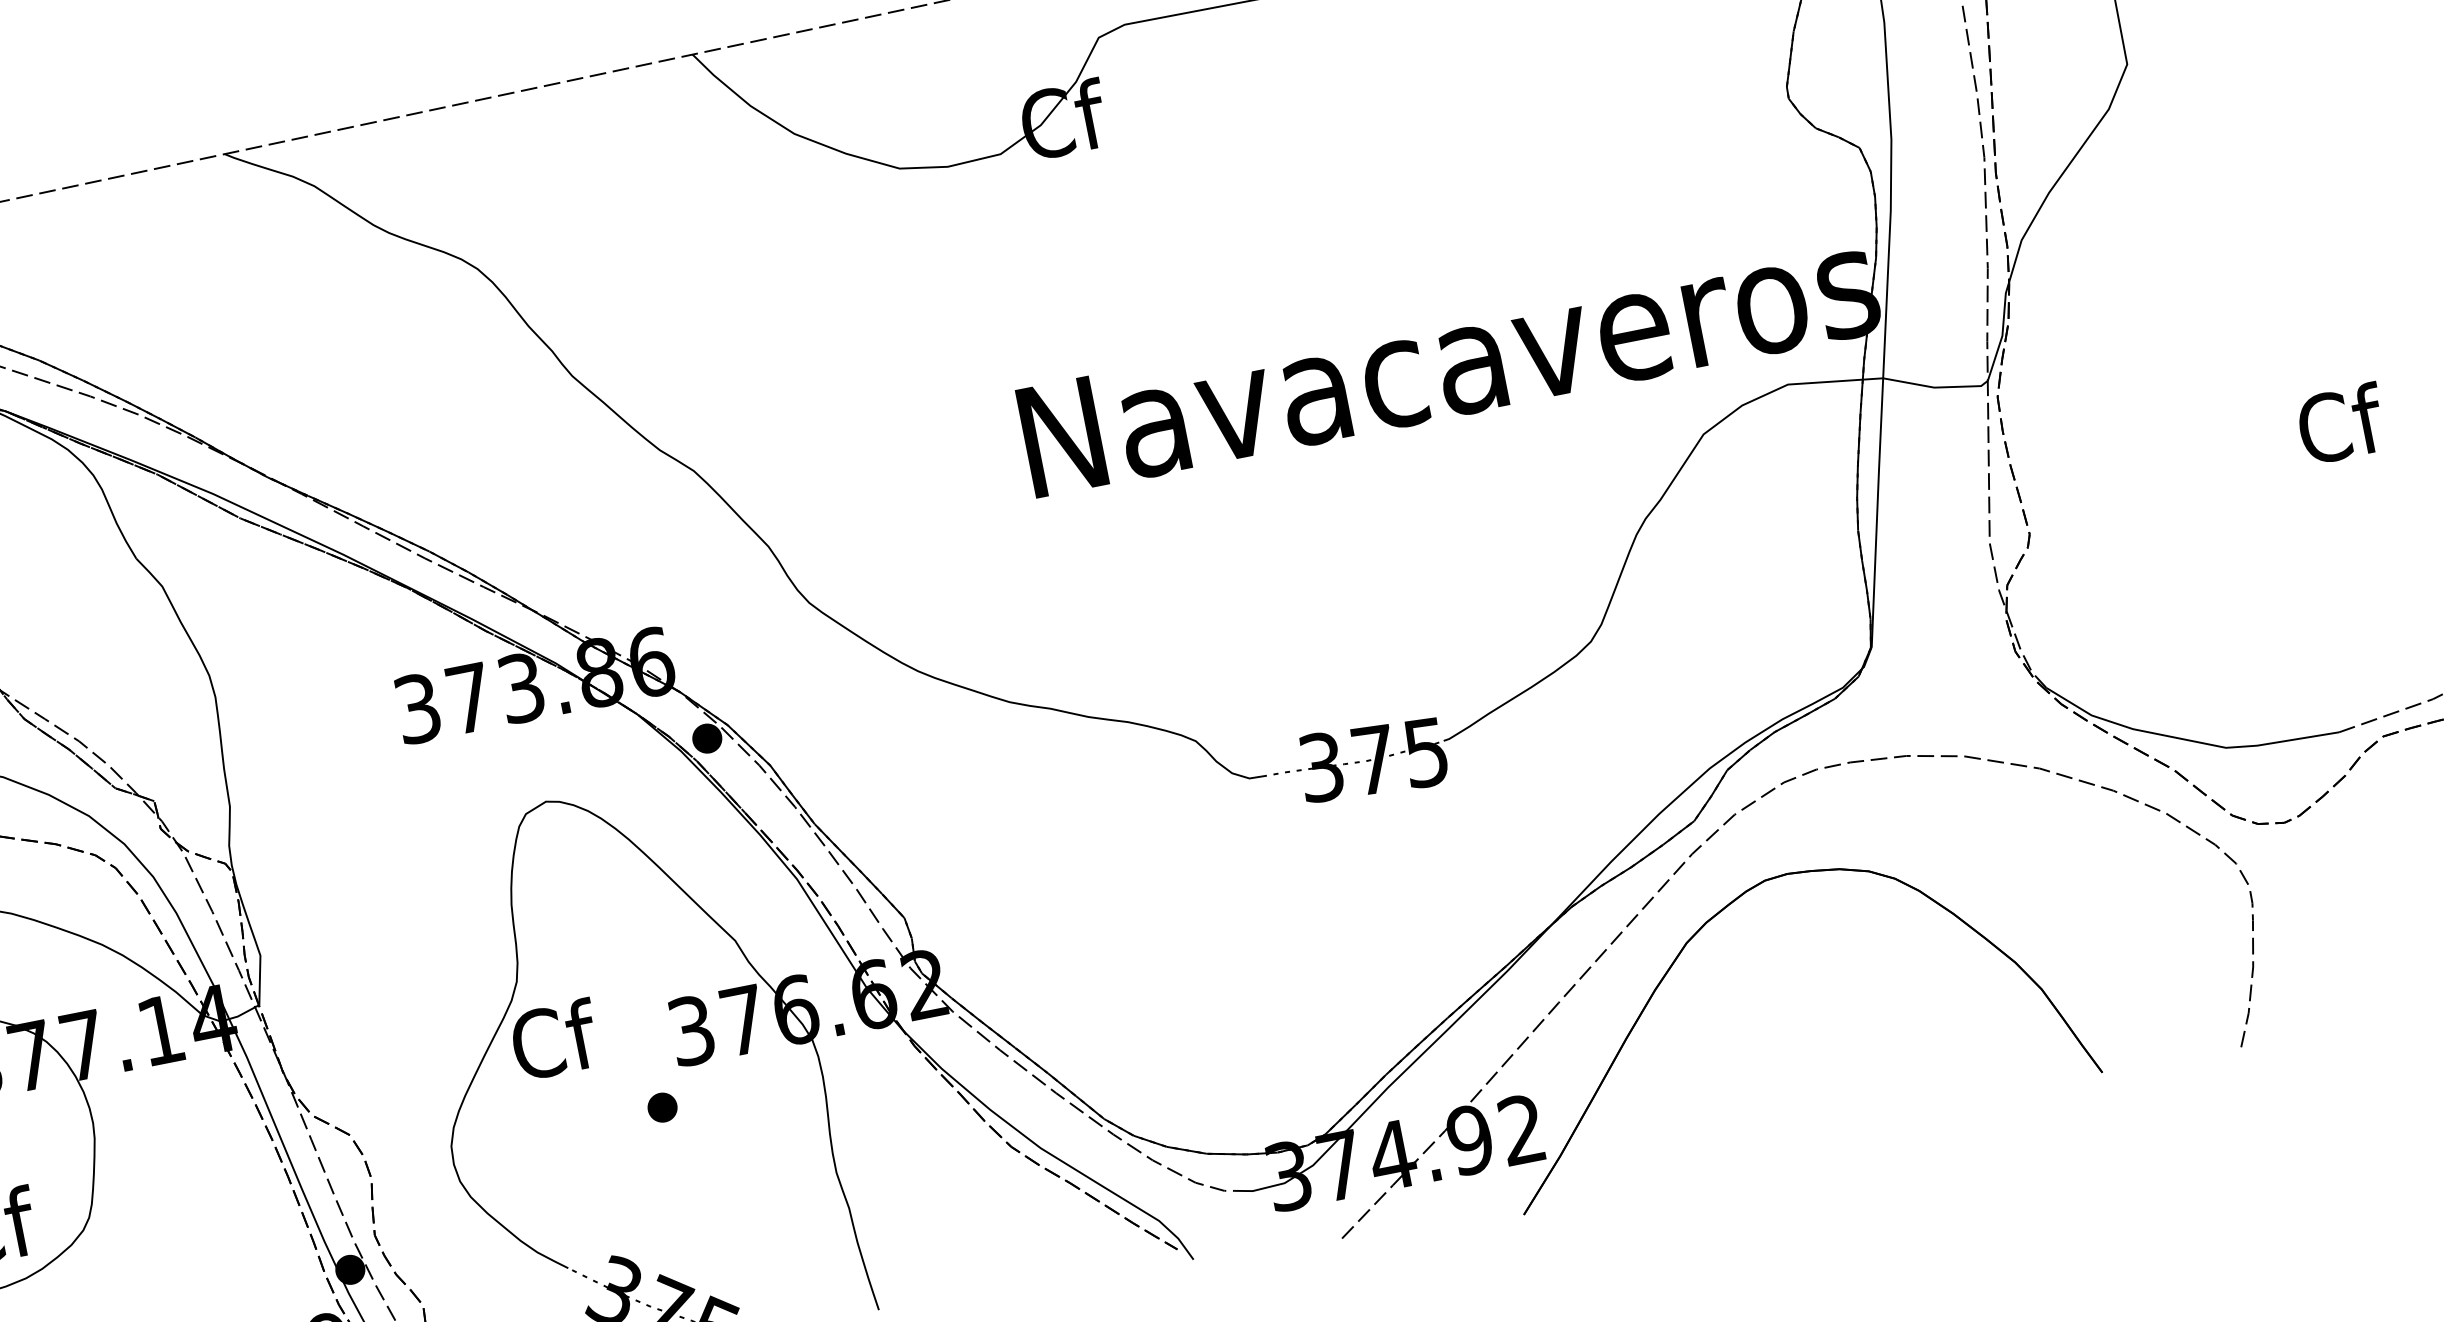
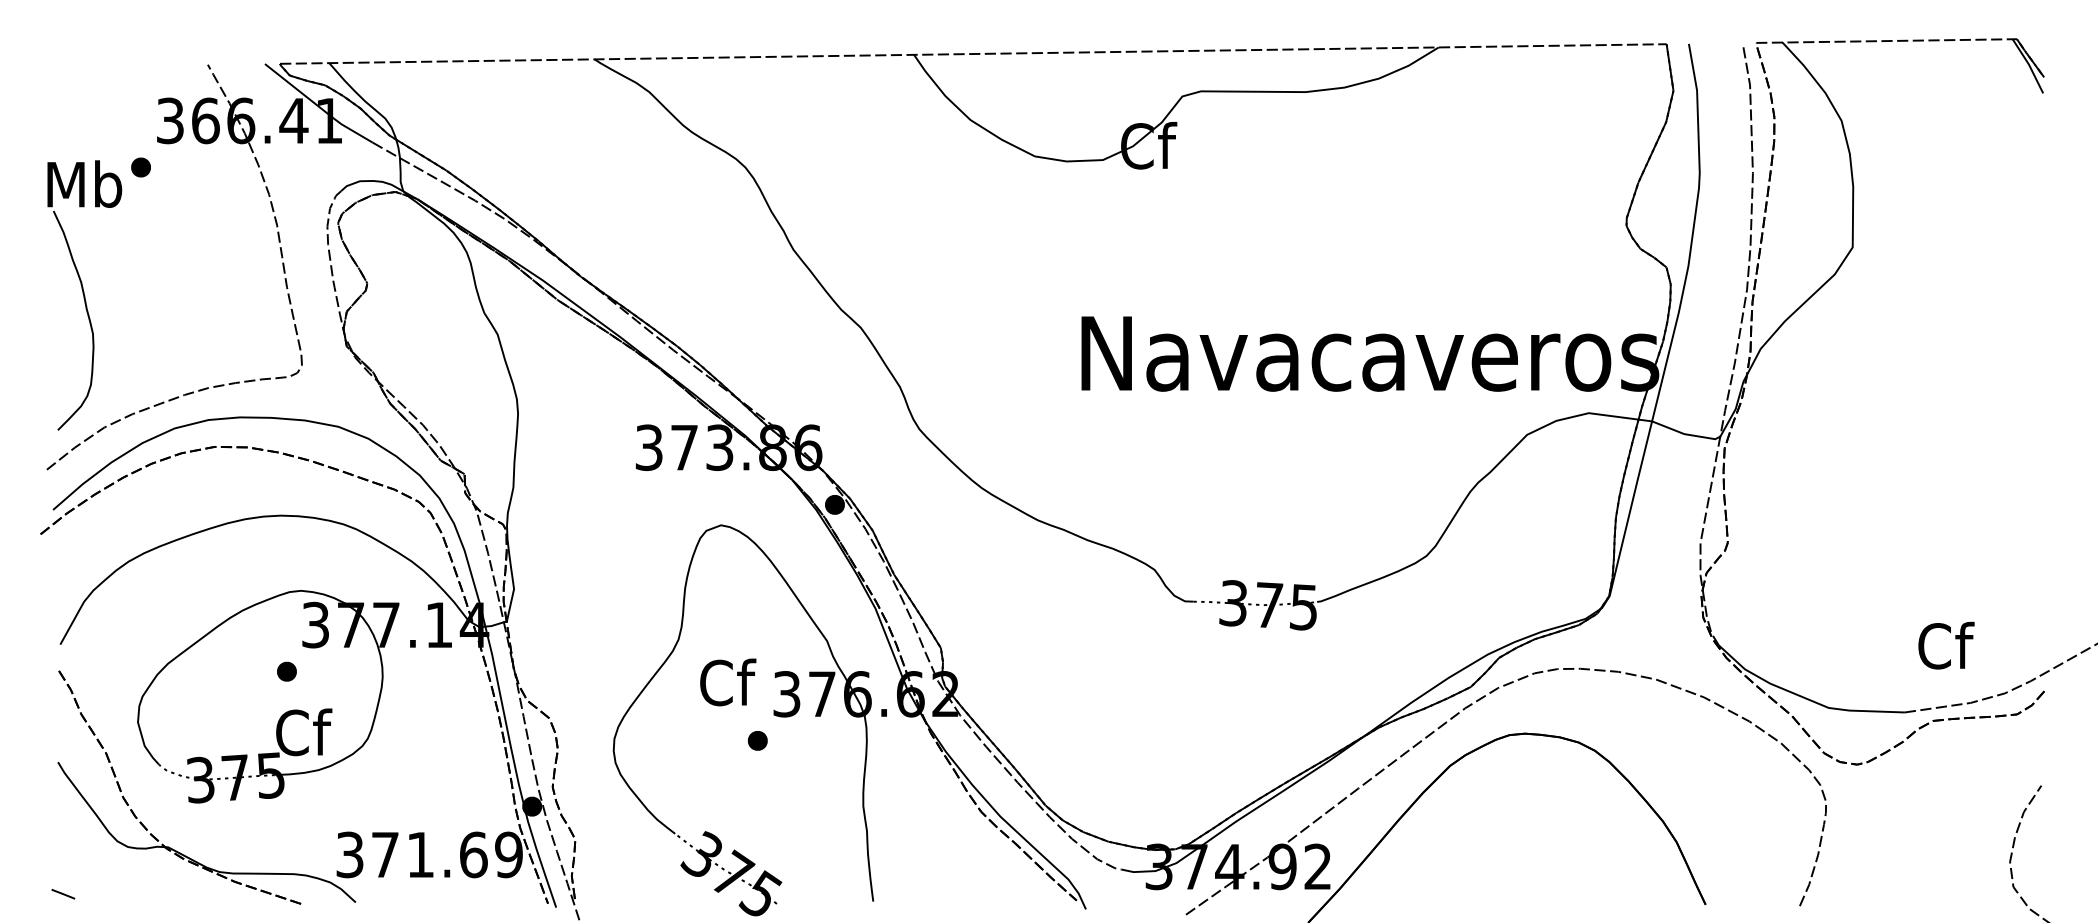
text: (2341, 423) -> (1946, 645), moved
text: (555, 1039) -> (728, 682), moved

